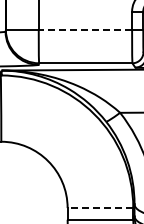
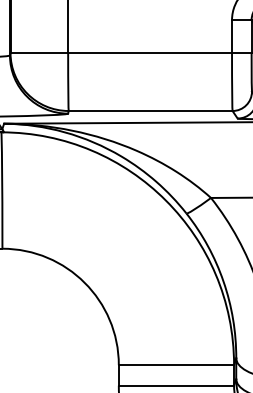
line: (85, 30) -> (150, 53), dashed -> solid
line: (100, 208) -> (176, 365), dashed -> solid

